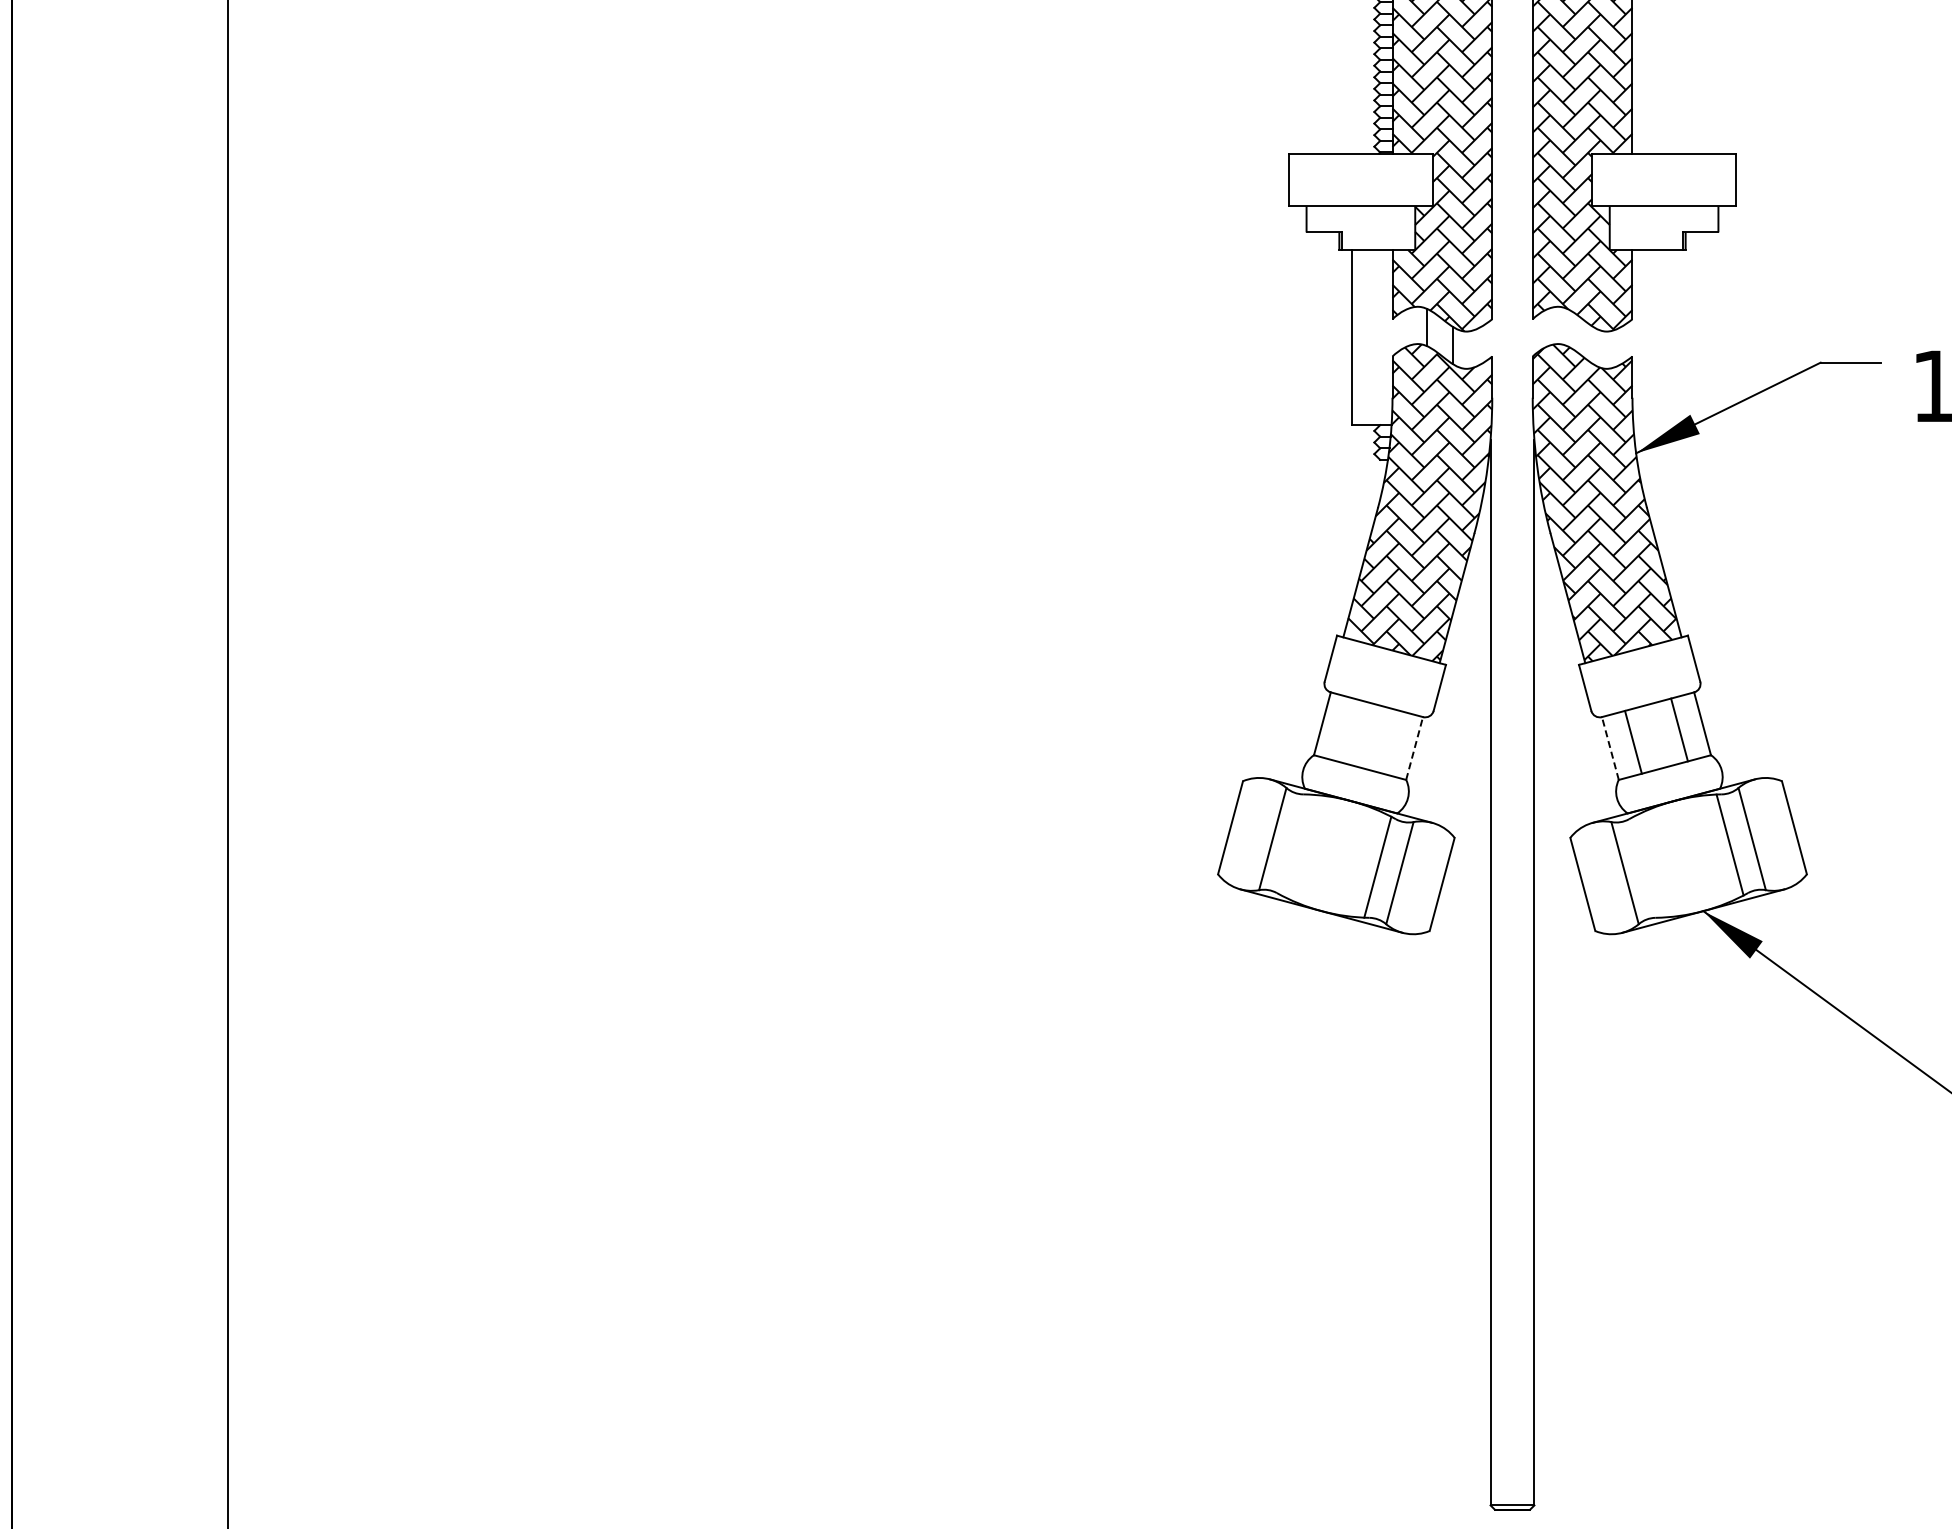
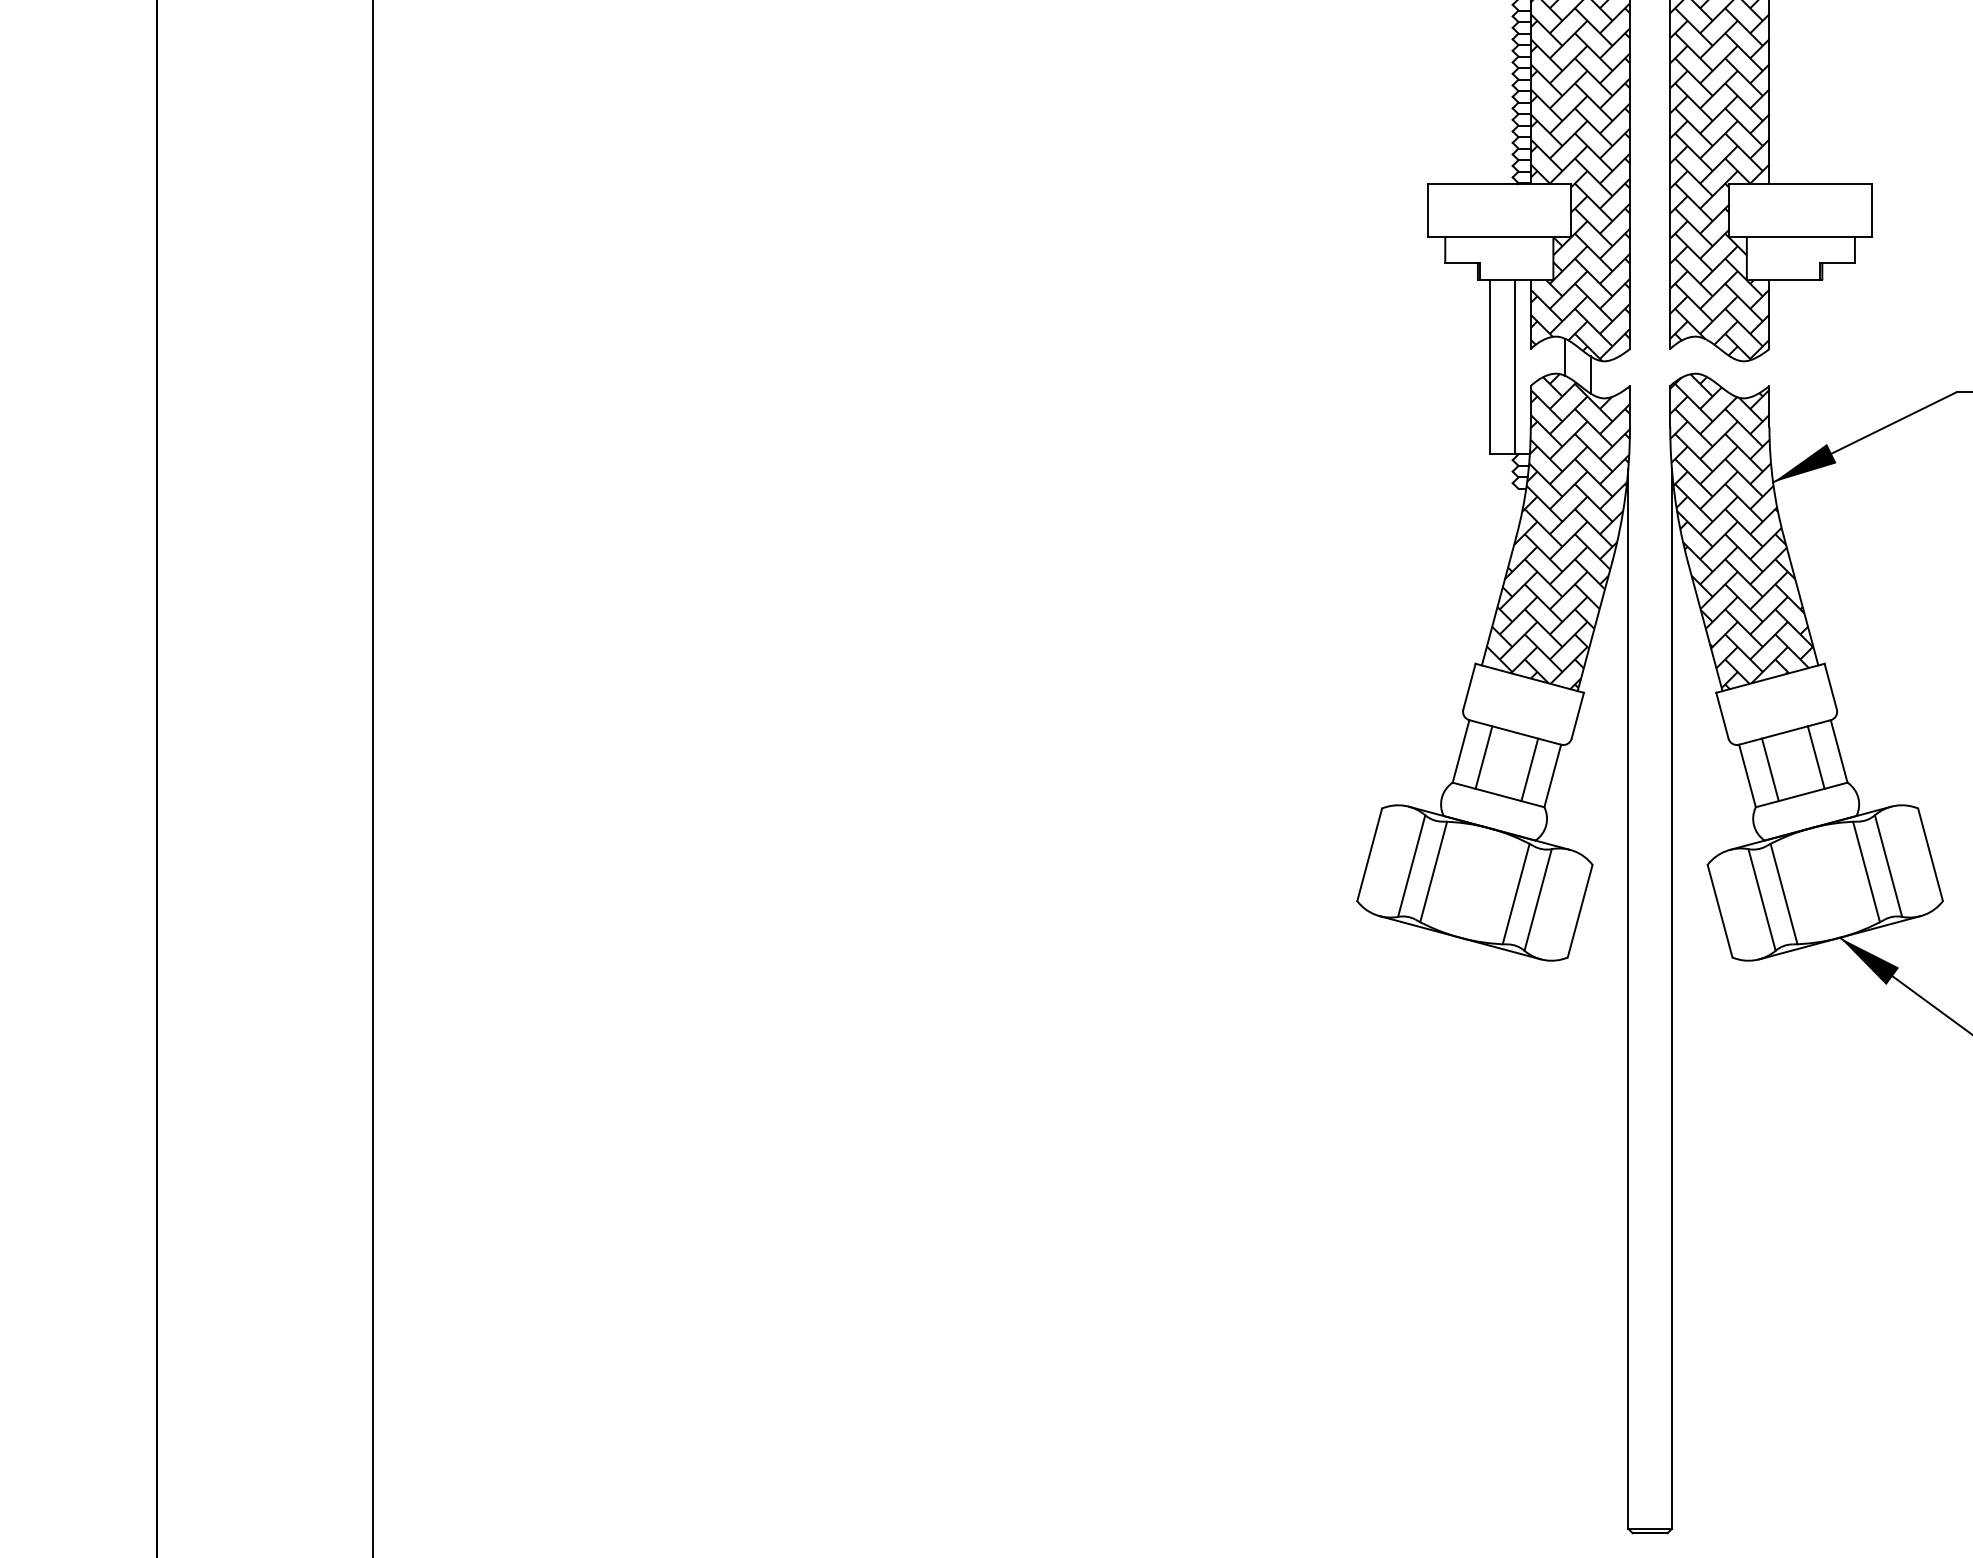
line: (1377, 337) -> (1515, 367), added
line: (1344, 729) -> (1483, 757), added
line: (1391, 741) -> (1529, 769), added
line: (1414, 748) -> (1552, 775), dashed -> solid
line: (1610, 748) -> (1747, 775), dashed -> solid
line: (1294, 844) -> (1433, 871), added
line: (1646, 866) -> (1783, 893), added

